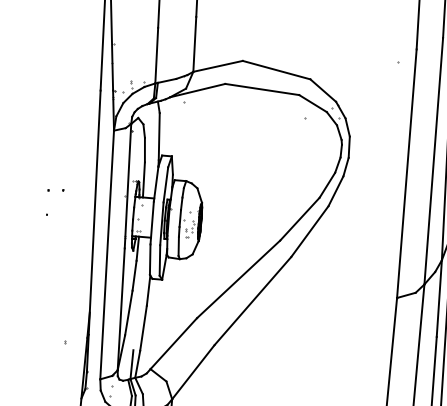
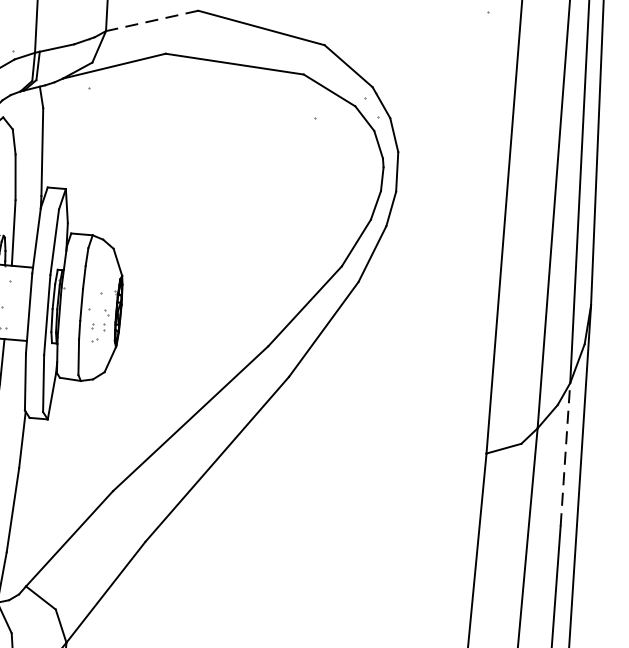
line: (217, 66) -> (151, 21), solid -> dashed
line: (439, 298) -> (565, 454), solid -> dashed

